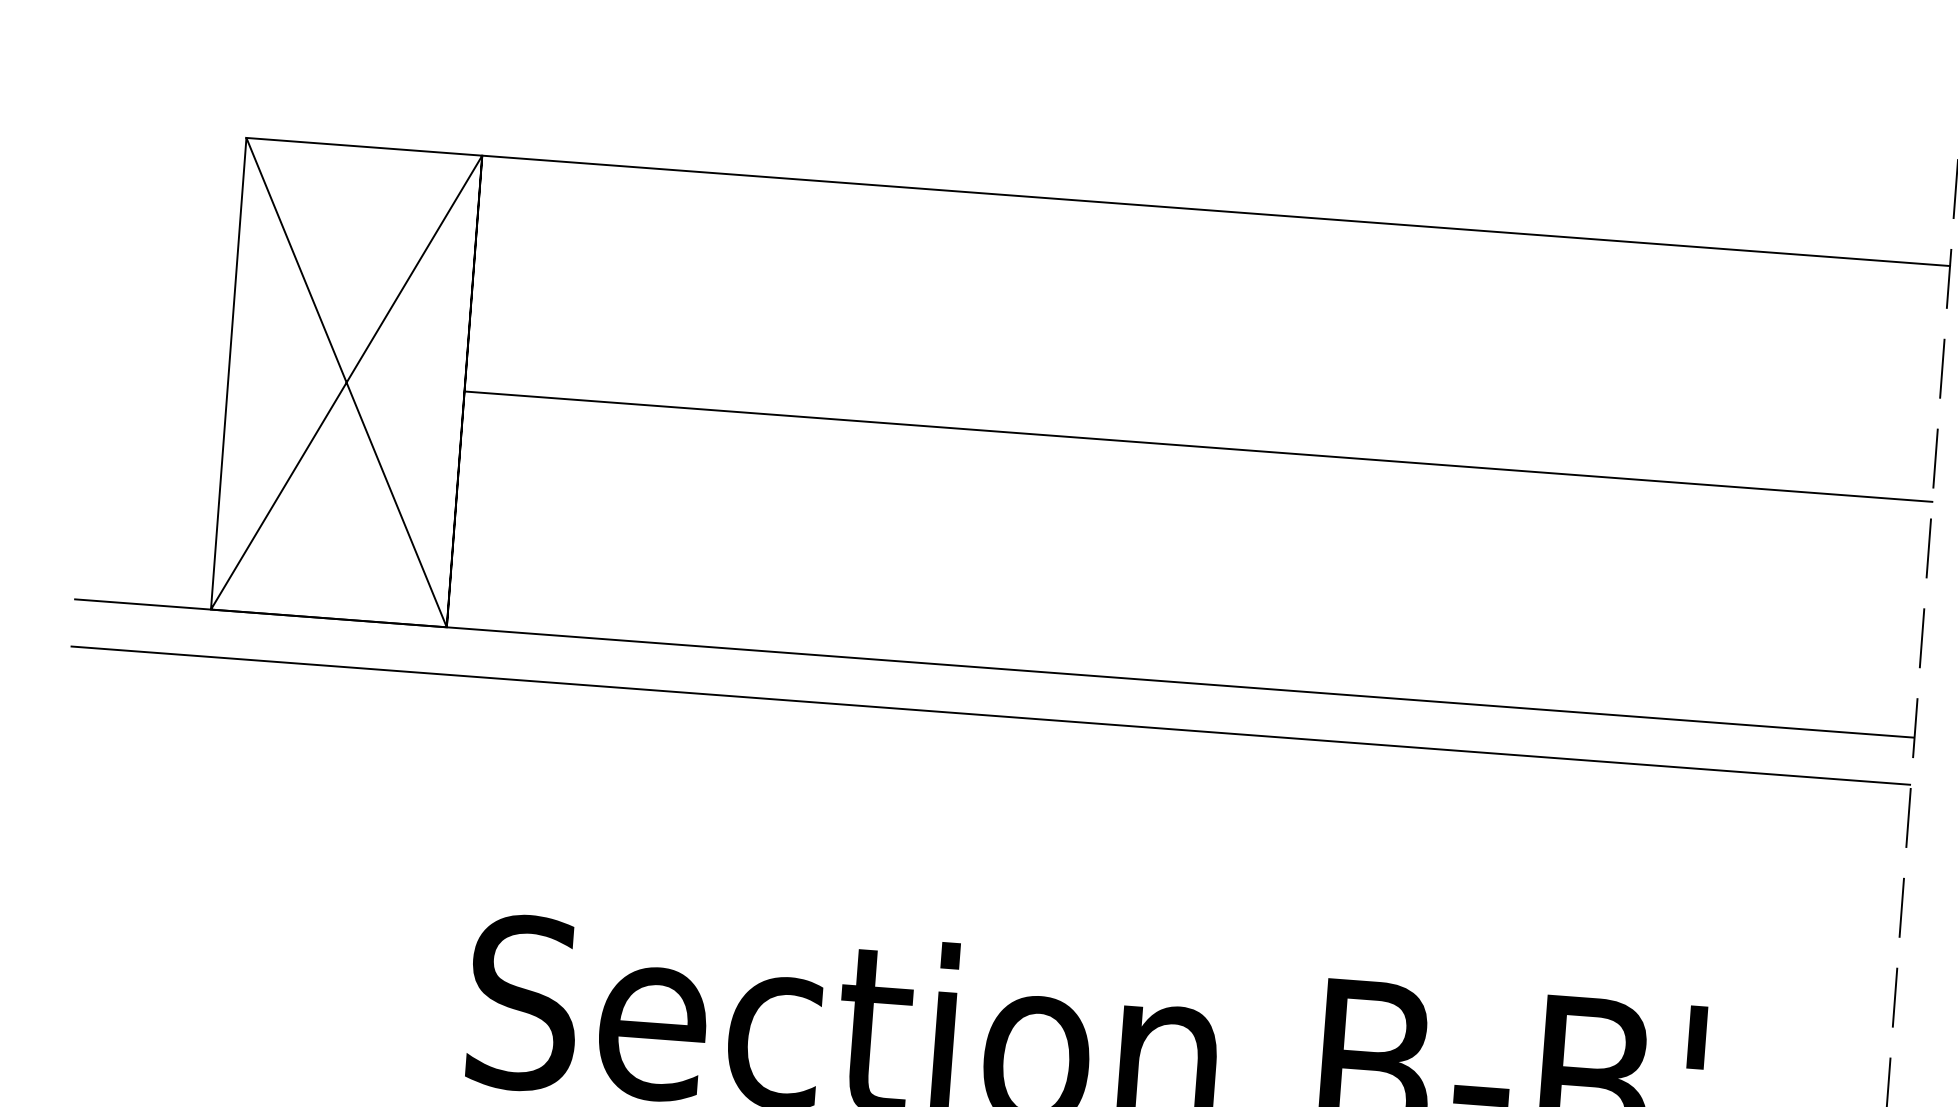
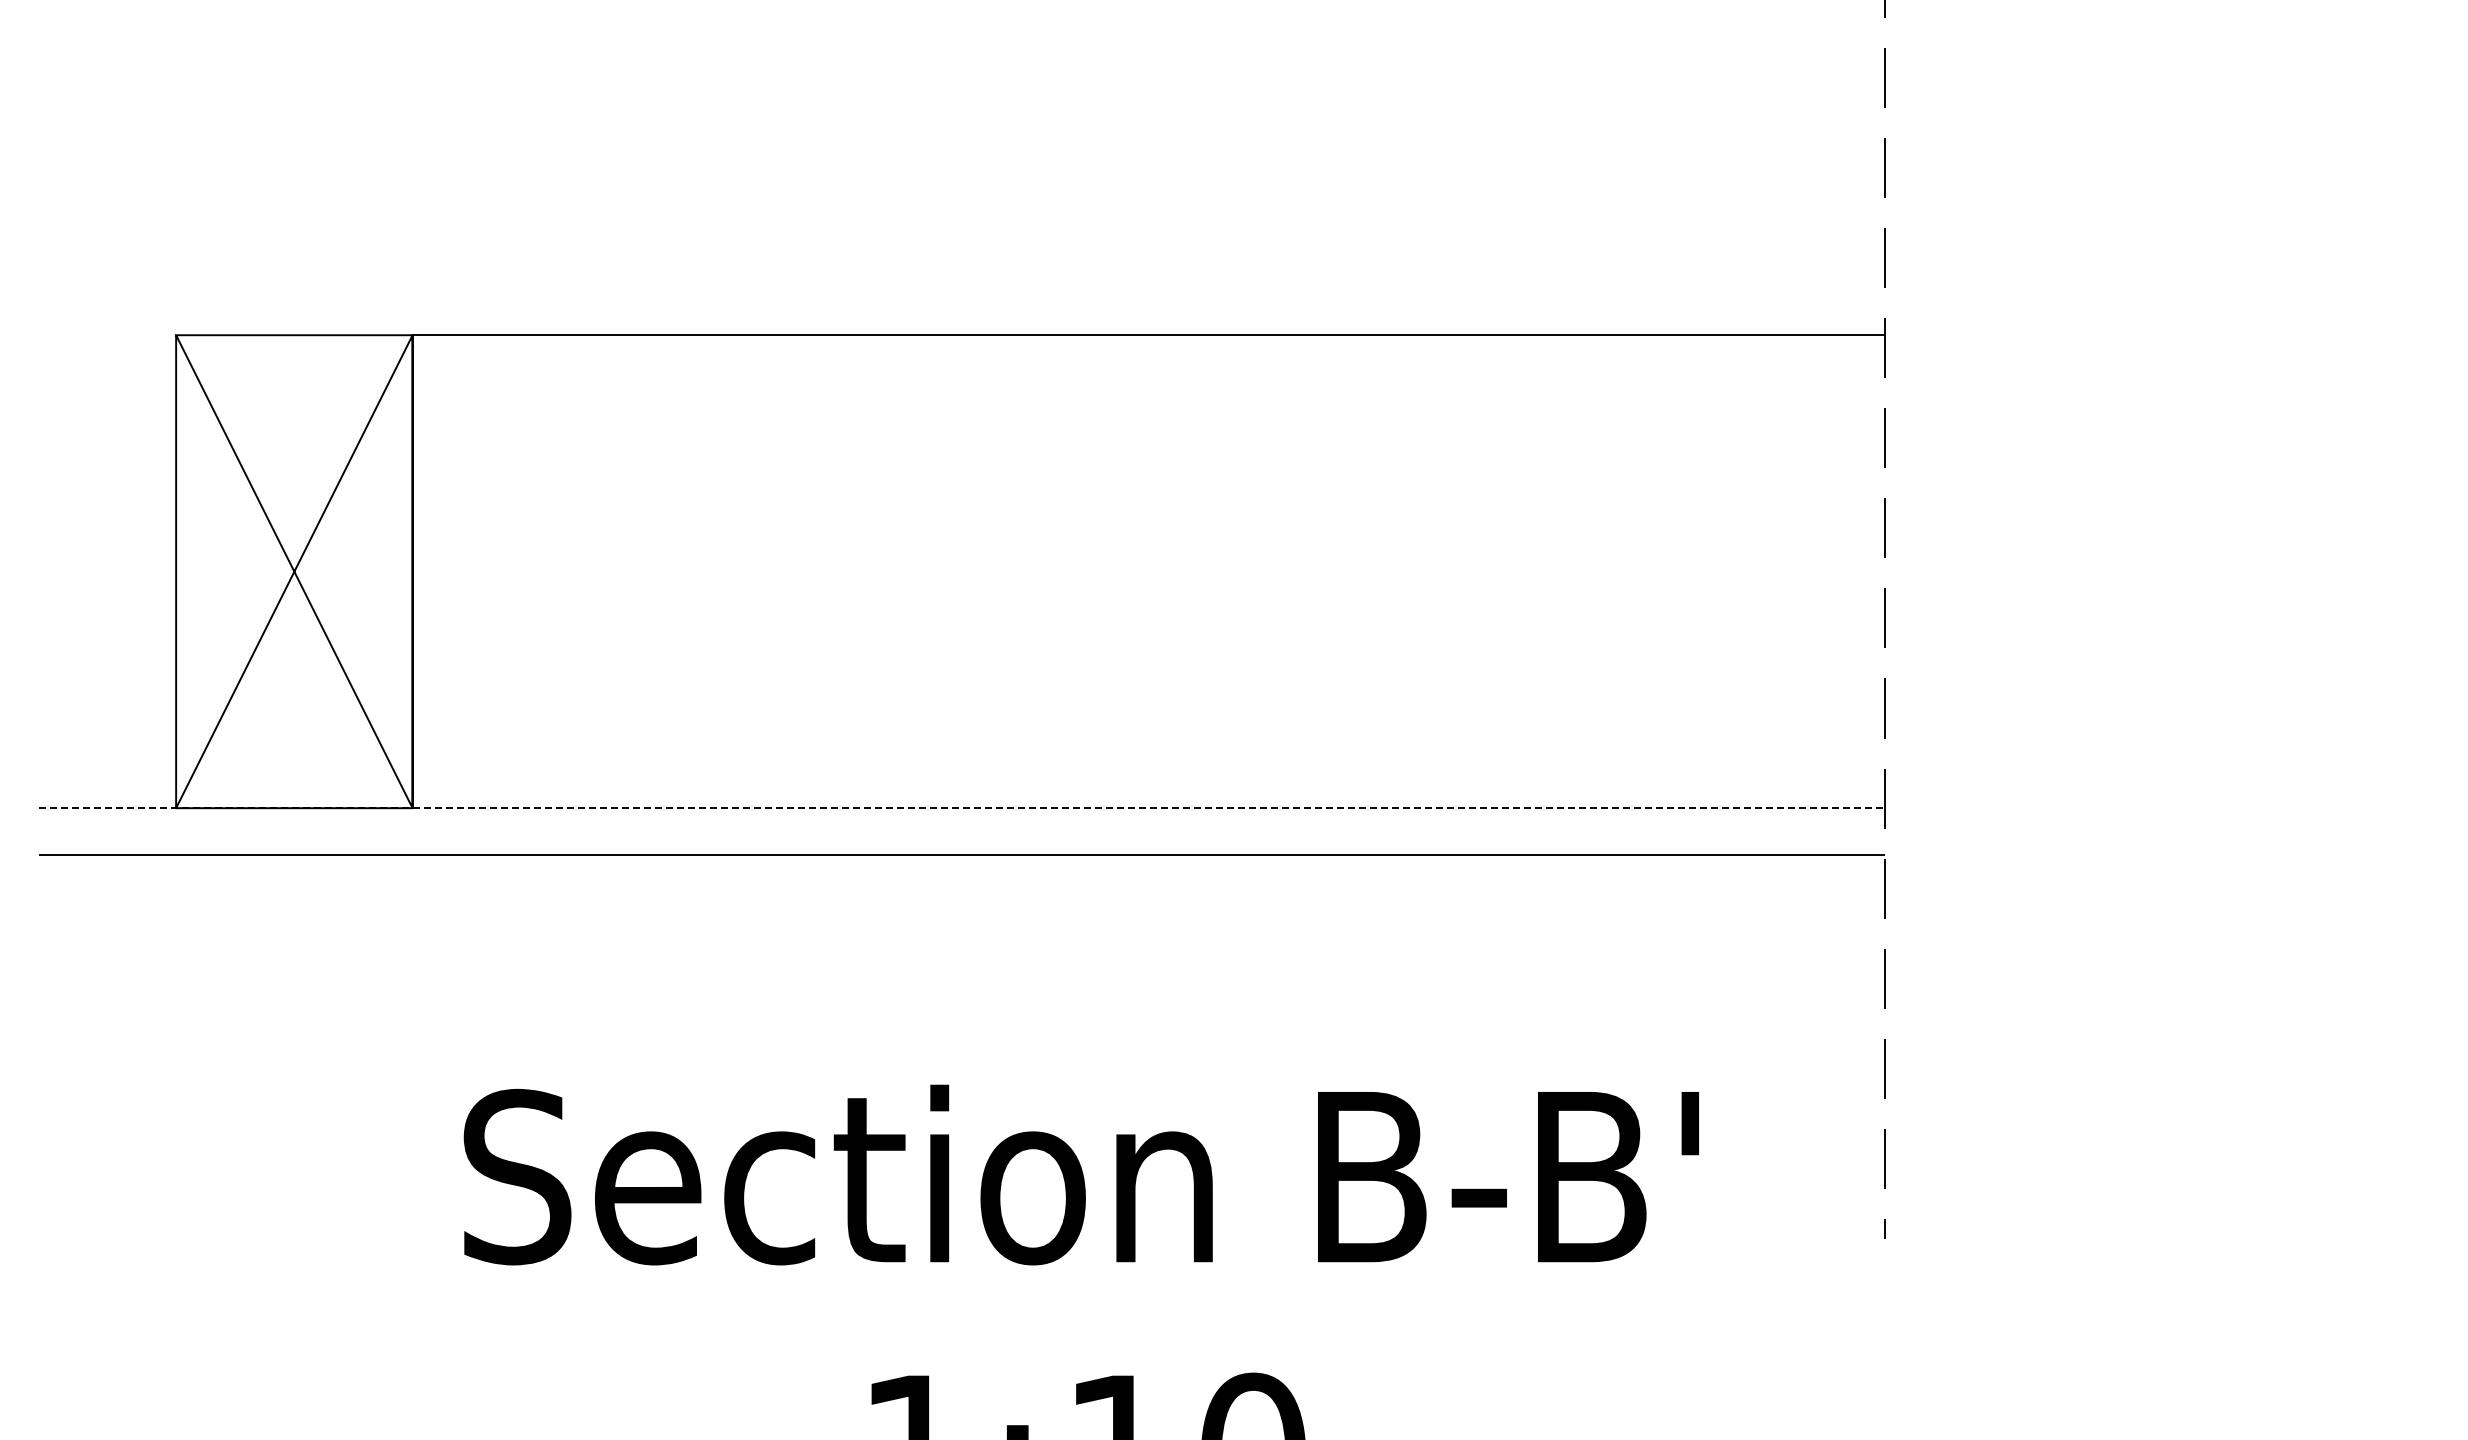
line: (1198, 446) -> (1148, 571), removed
line: (994, 668) -> (961, 808), solid -> dashed

